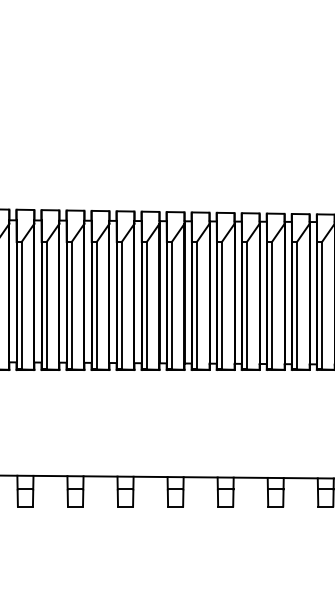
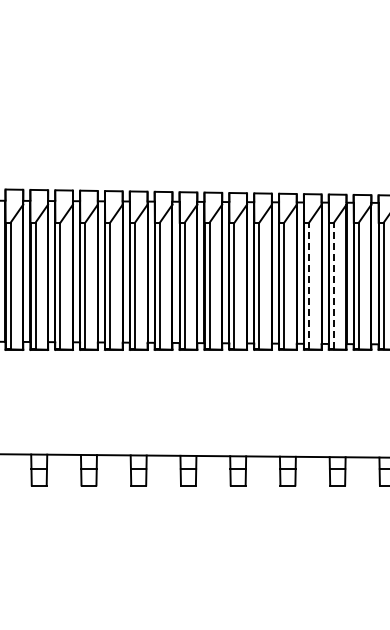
line: (247, 305) -> (309, 285), solid -> dashed
line: (271, 305) -> (333, 285), solid -> dashed

